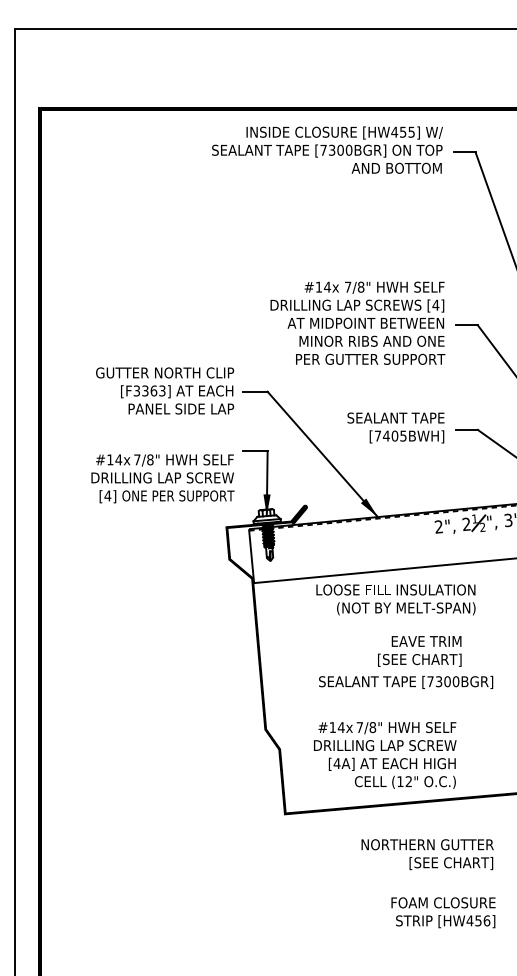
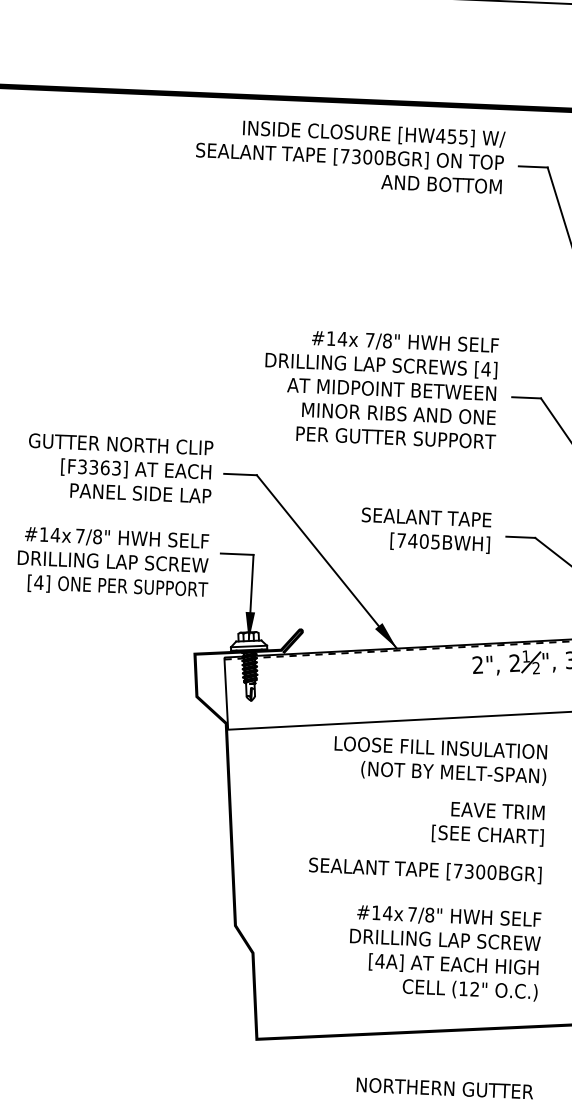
text: (162, 478) -> (112, 562), moved
text: (395, 599) -> (439, 760), moved
text: (419, 651) -> (487, 823), moved
text: (385, 755) -> (445, 953), moved

